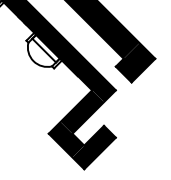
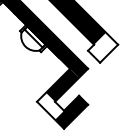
fill: (136, 62) -> (103, 47), removed
fill: (66, 138) -> (50, 105), removed

